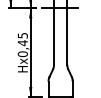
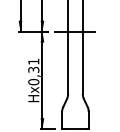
text: (22, 39) -> (33, 65), Hx0,45 -> Hx0,31

